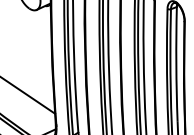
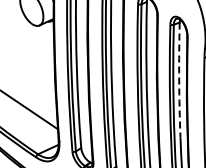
arc: (176, 63) -> (179, 79), solid -> dashed

